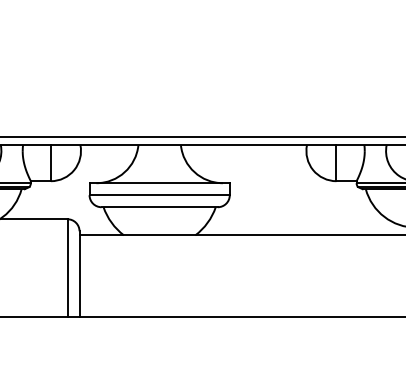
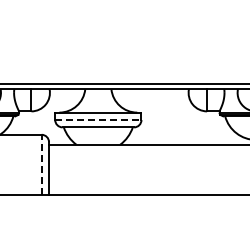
line: (159, 196) -> (98, 120), solid -> dashed
line: (67, 267) -> (41, 164), solid -> dashed

